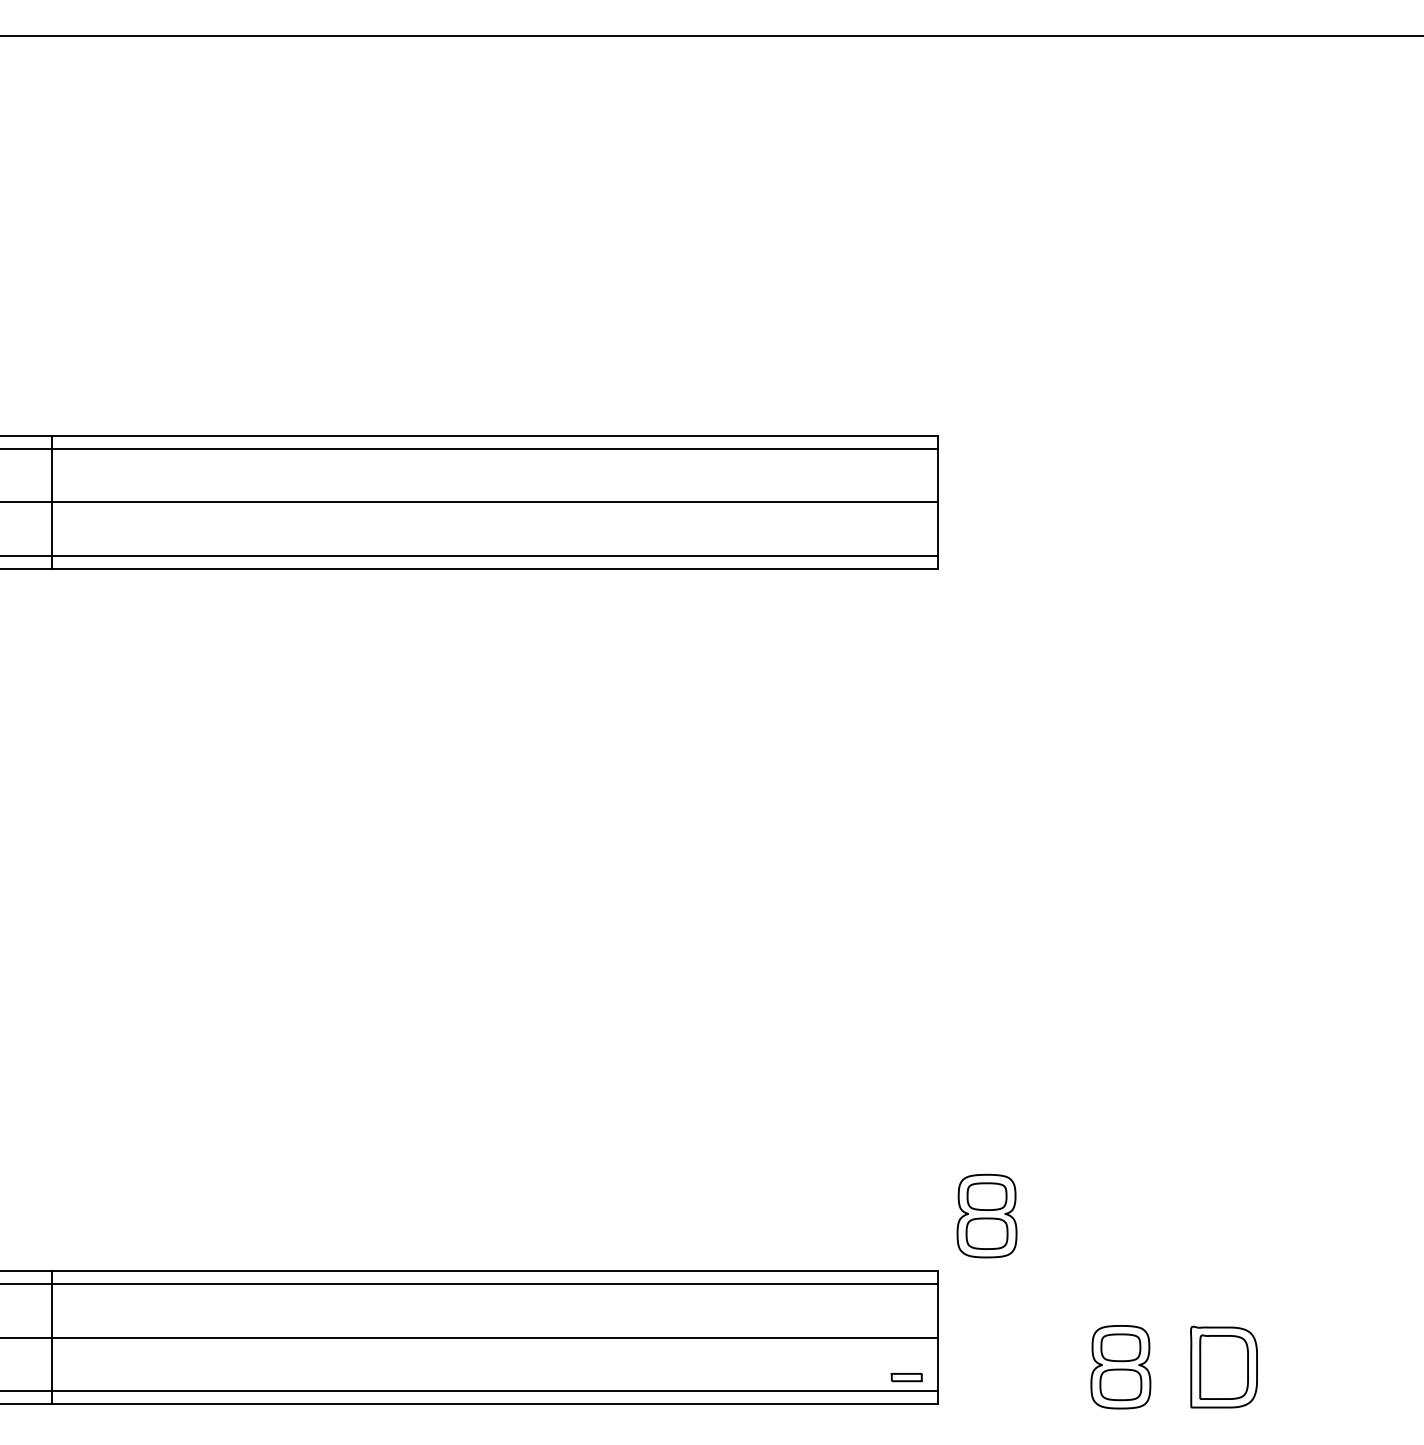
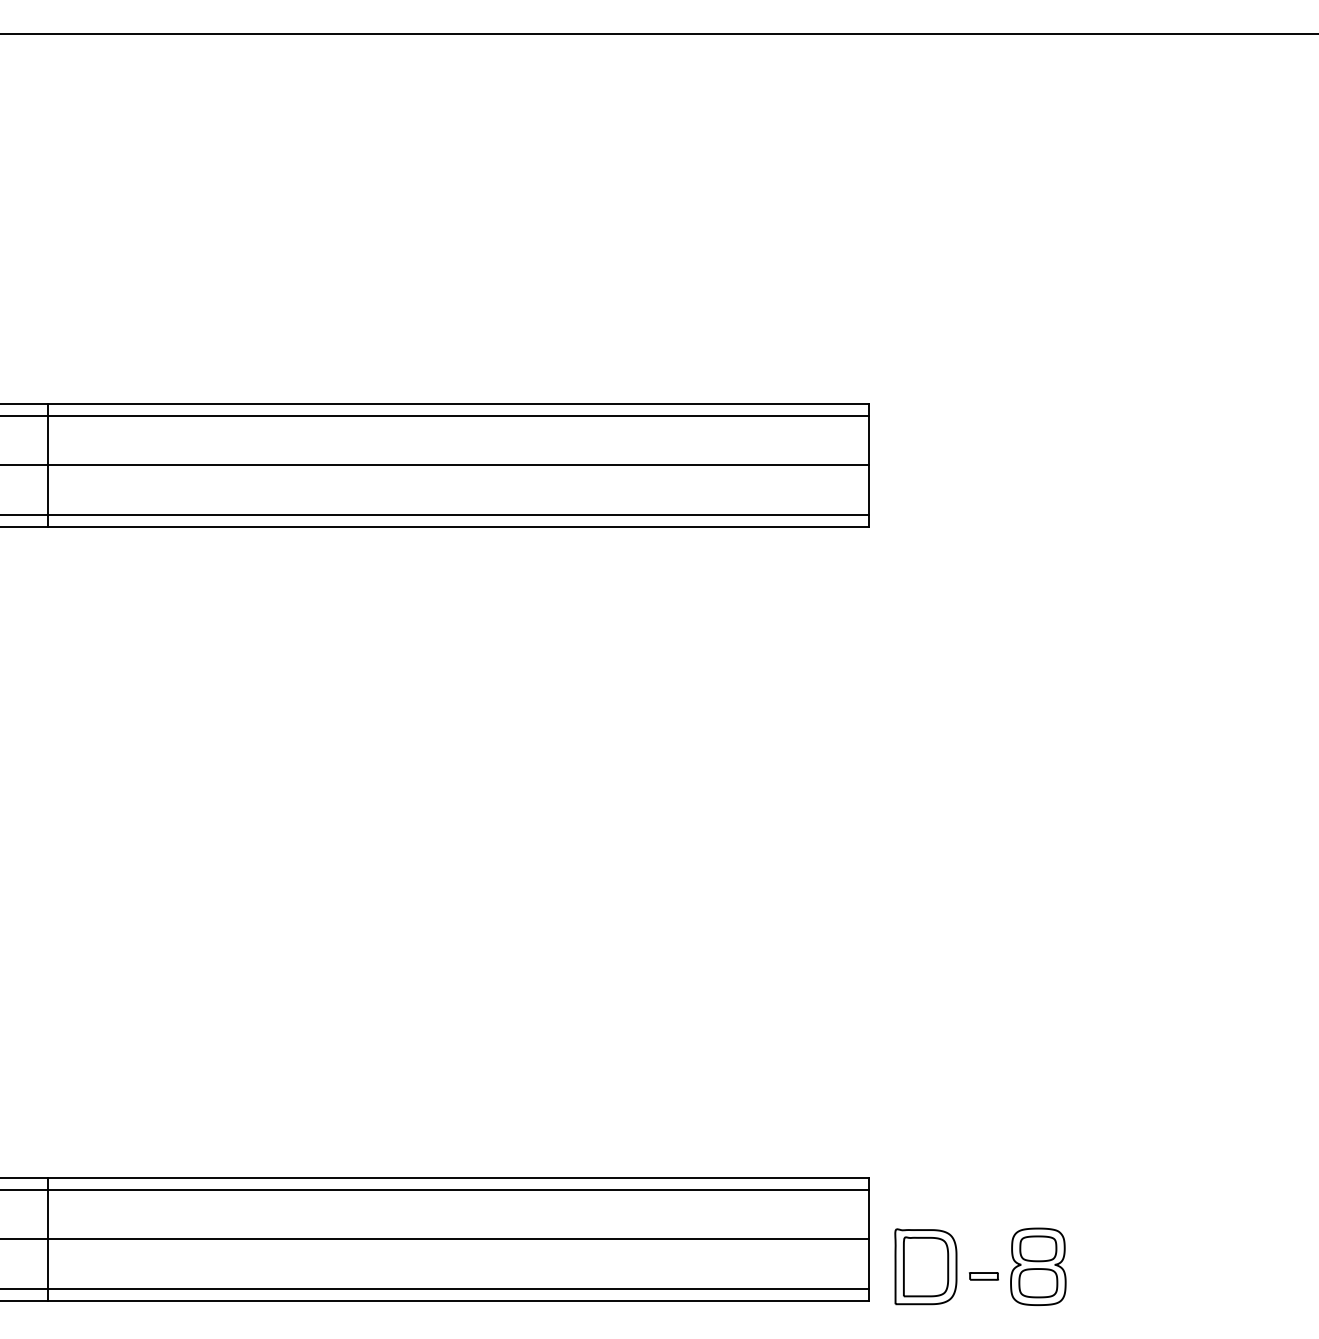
part: (987, 1215) -> (914, 1126), removed
part: (1223, 1366) -> (925, 1266), moved
part: (906, 1377) -> (983, 1276), moved

